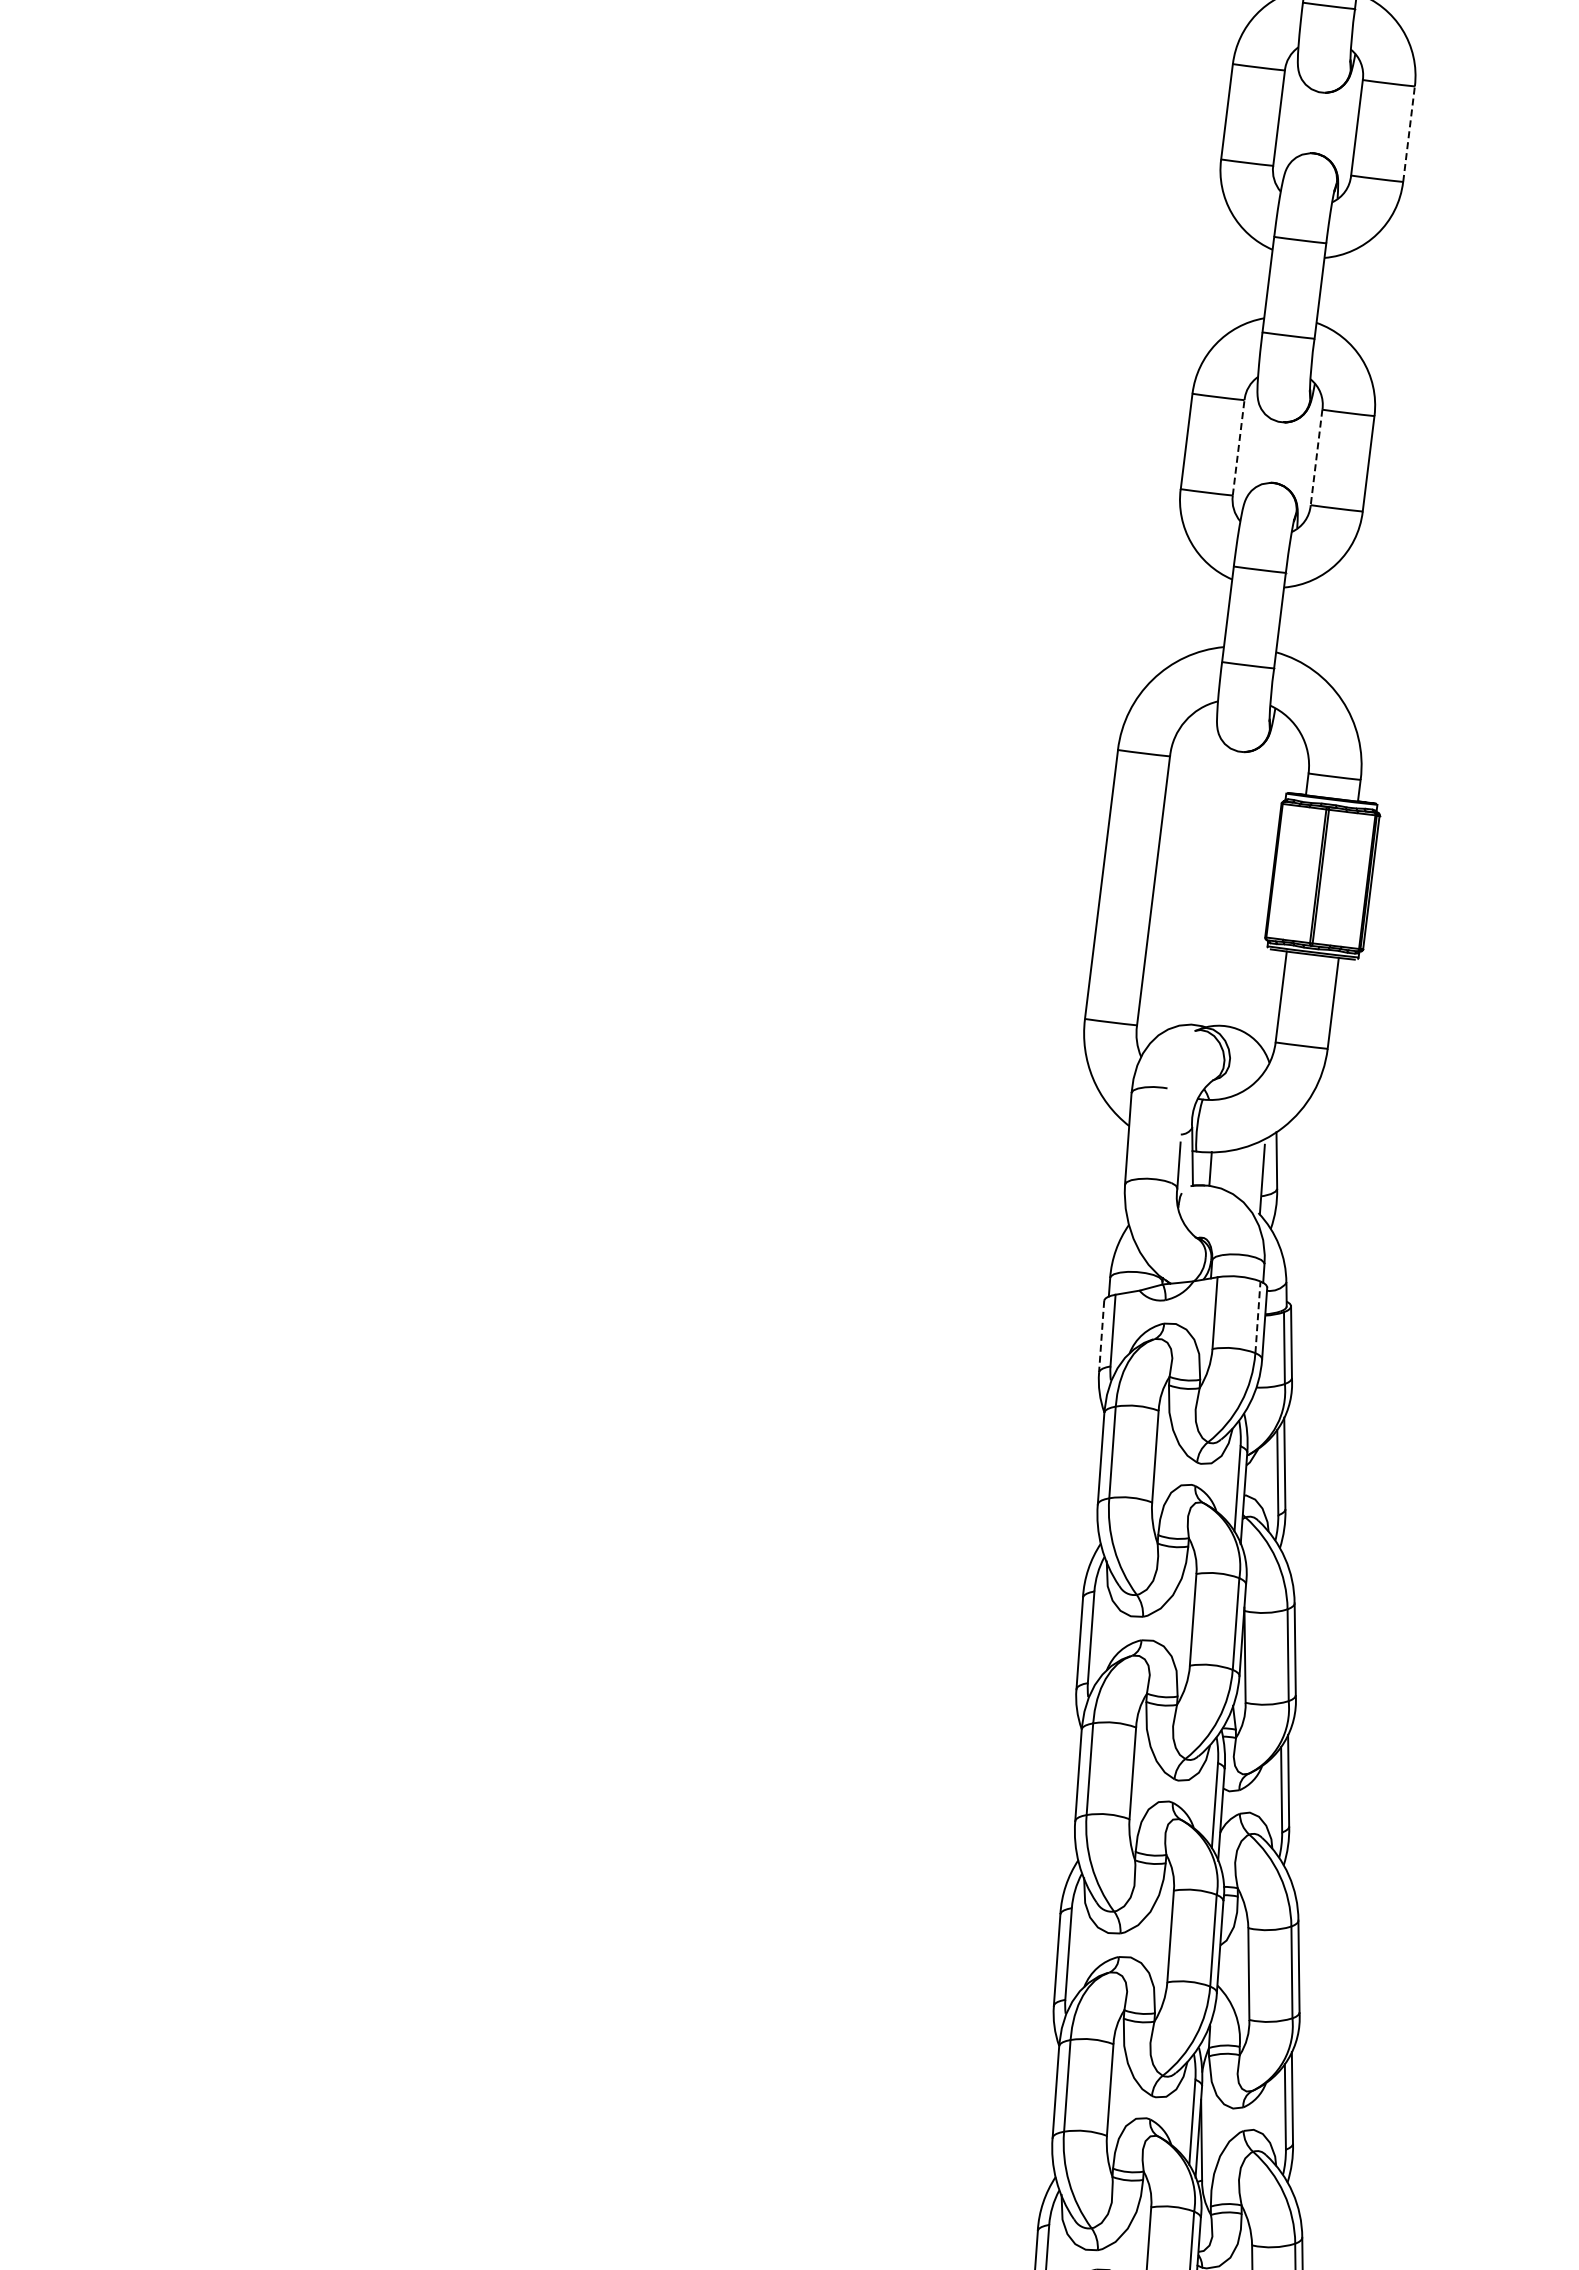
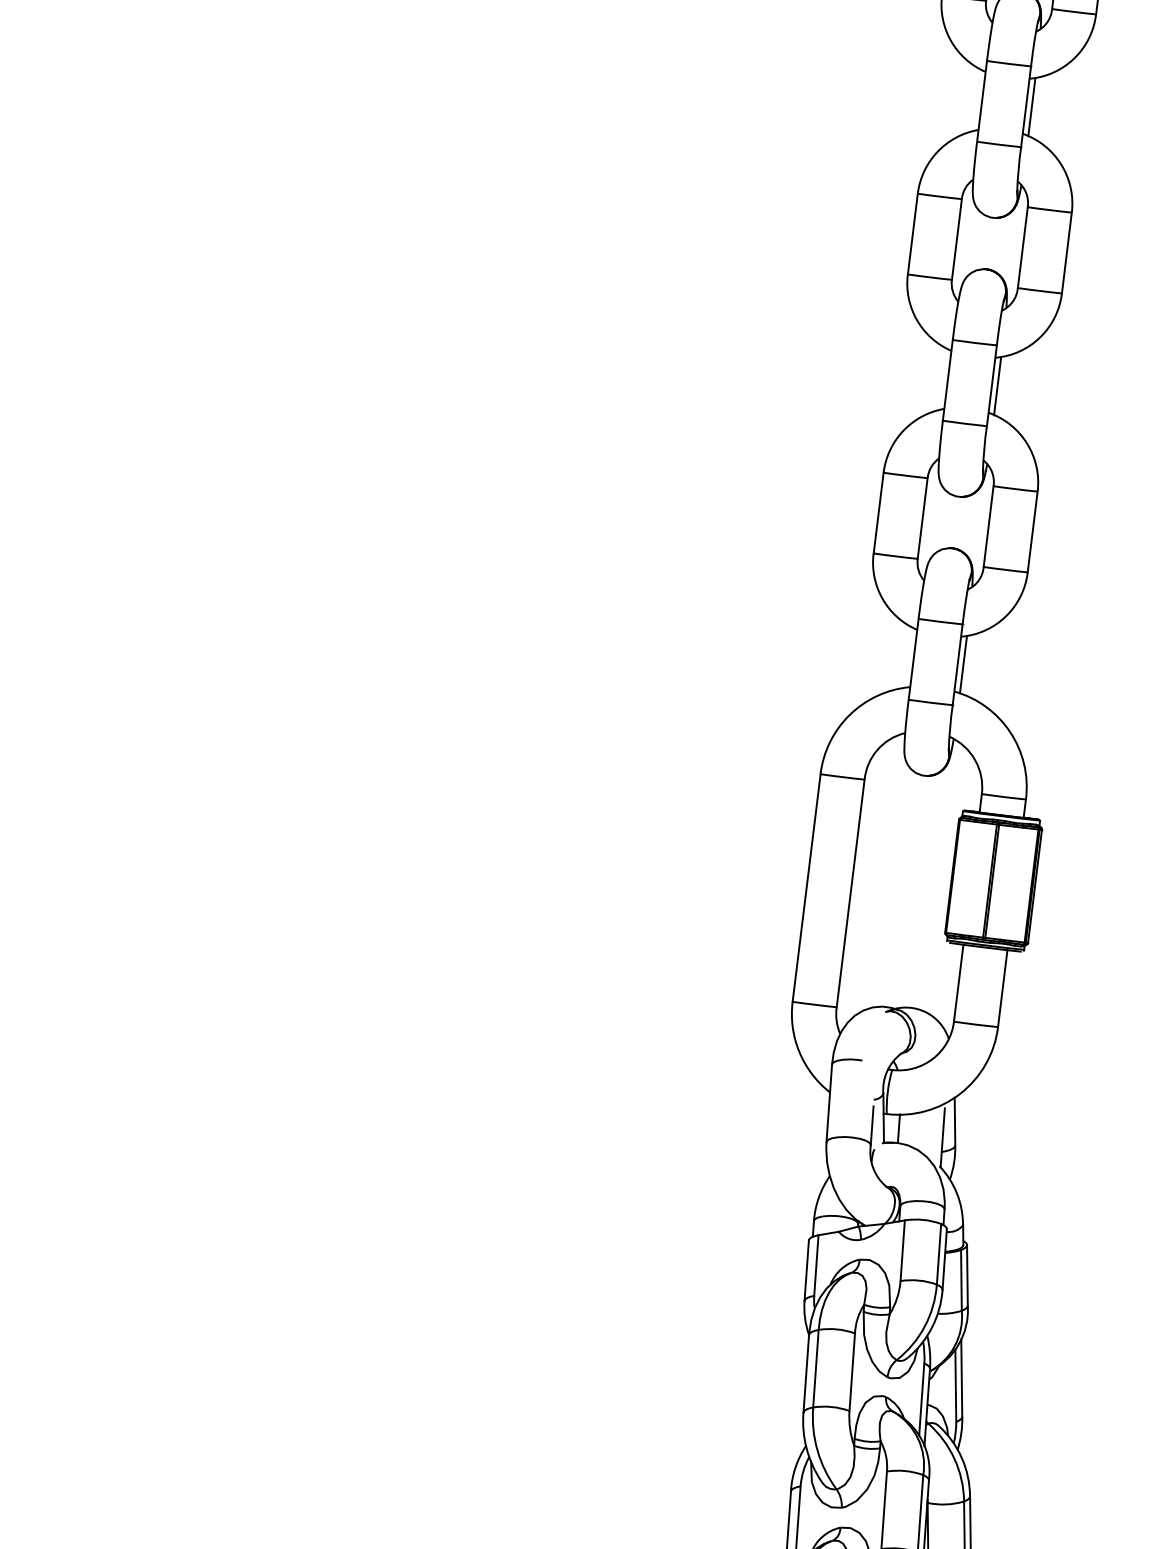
line: (1409, 133) -> (1067, 252), dashed -> solid
line: (1326, 291) -> (997, 386), added
line: (1238, 447) -> (922, 518), dashed -> solid
line: (1316, 457) -> (988, 526), dashed -> solid
line: (1286, 620) -> (963, 664), added
line: (1257, 1317) -> (938, 1254), dashed -> solid
line: (1101, 1336) -> (806, 1270), dashed -> solid

